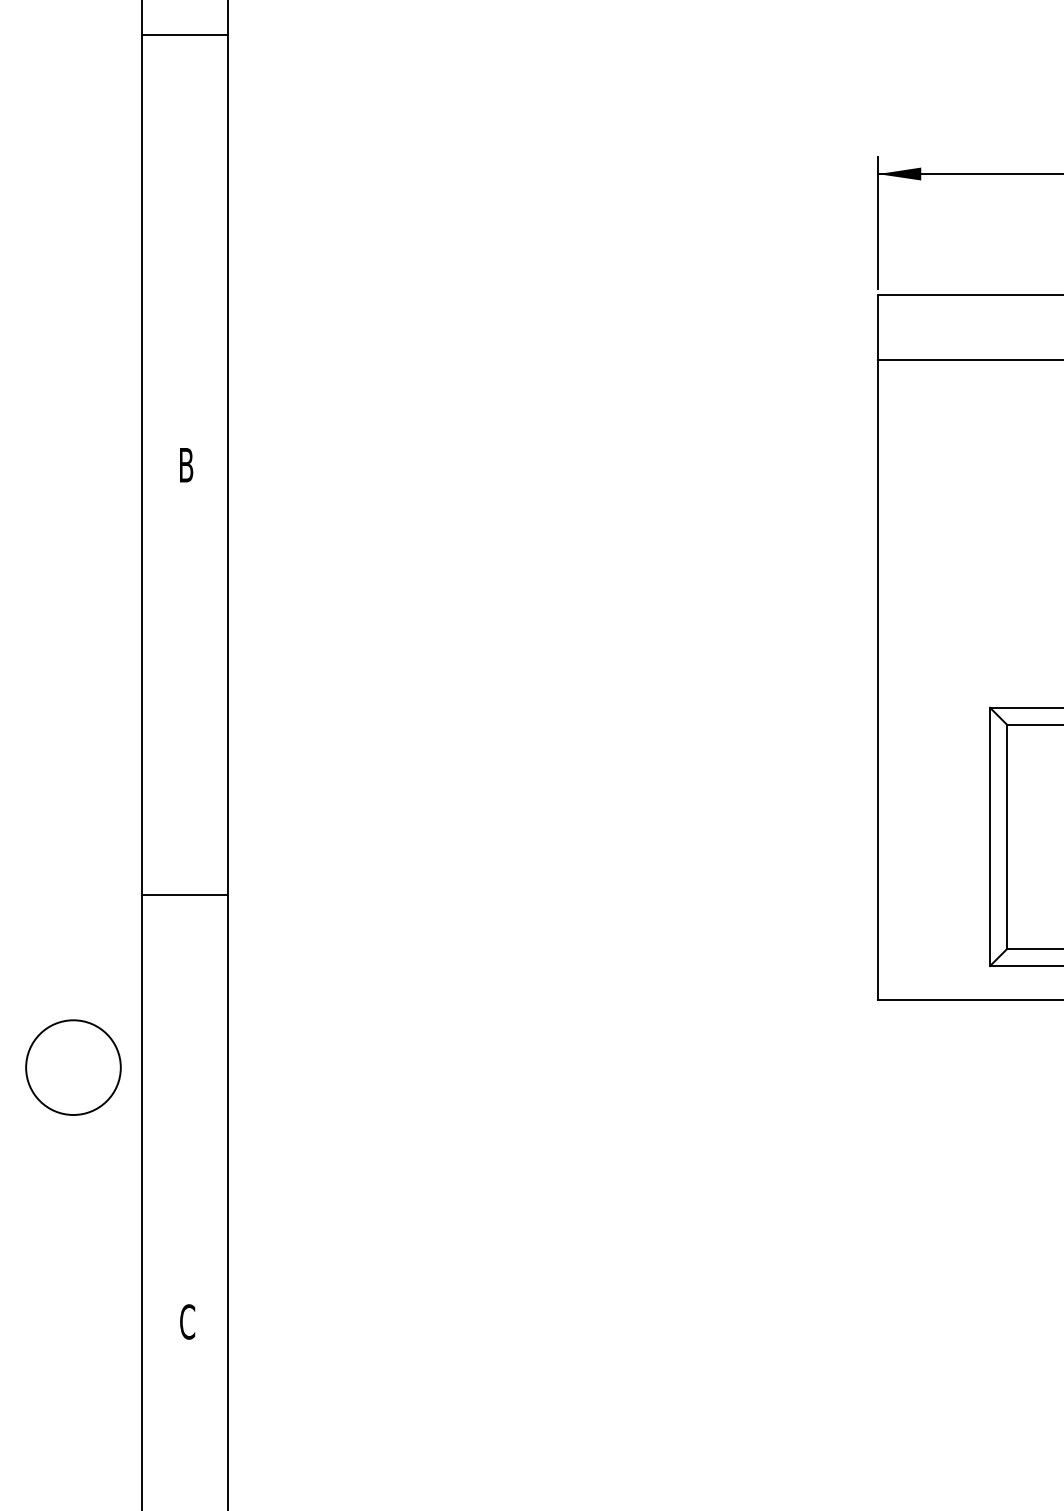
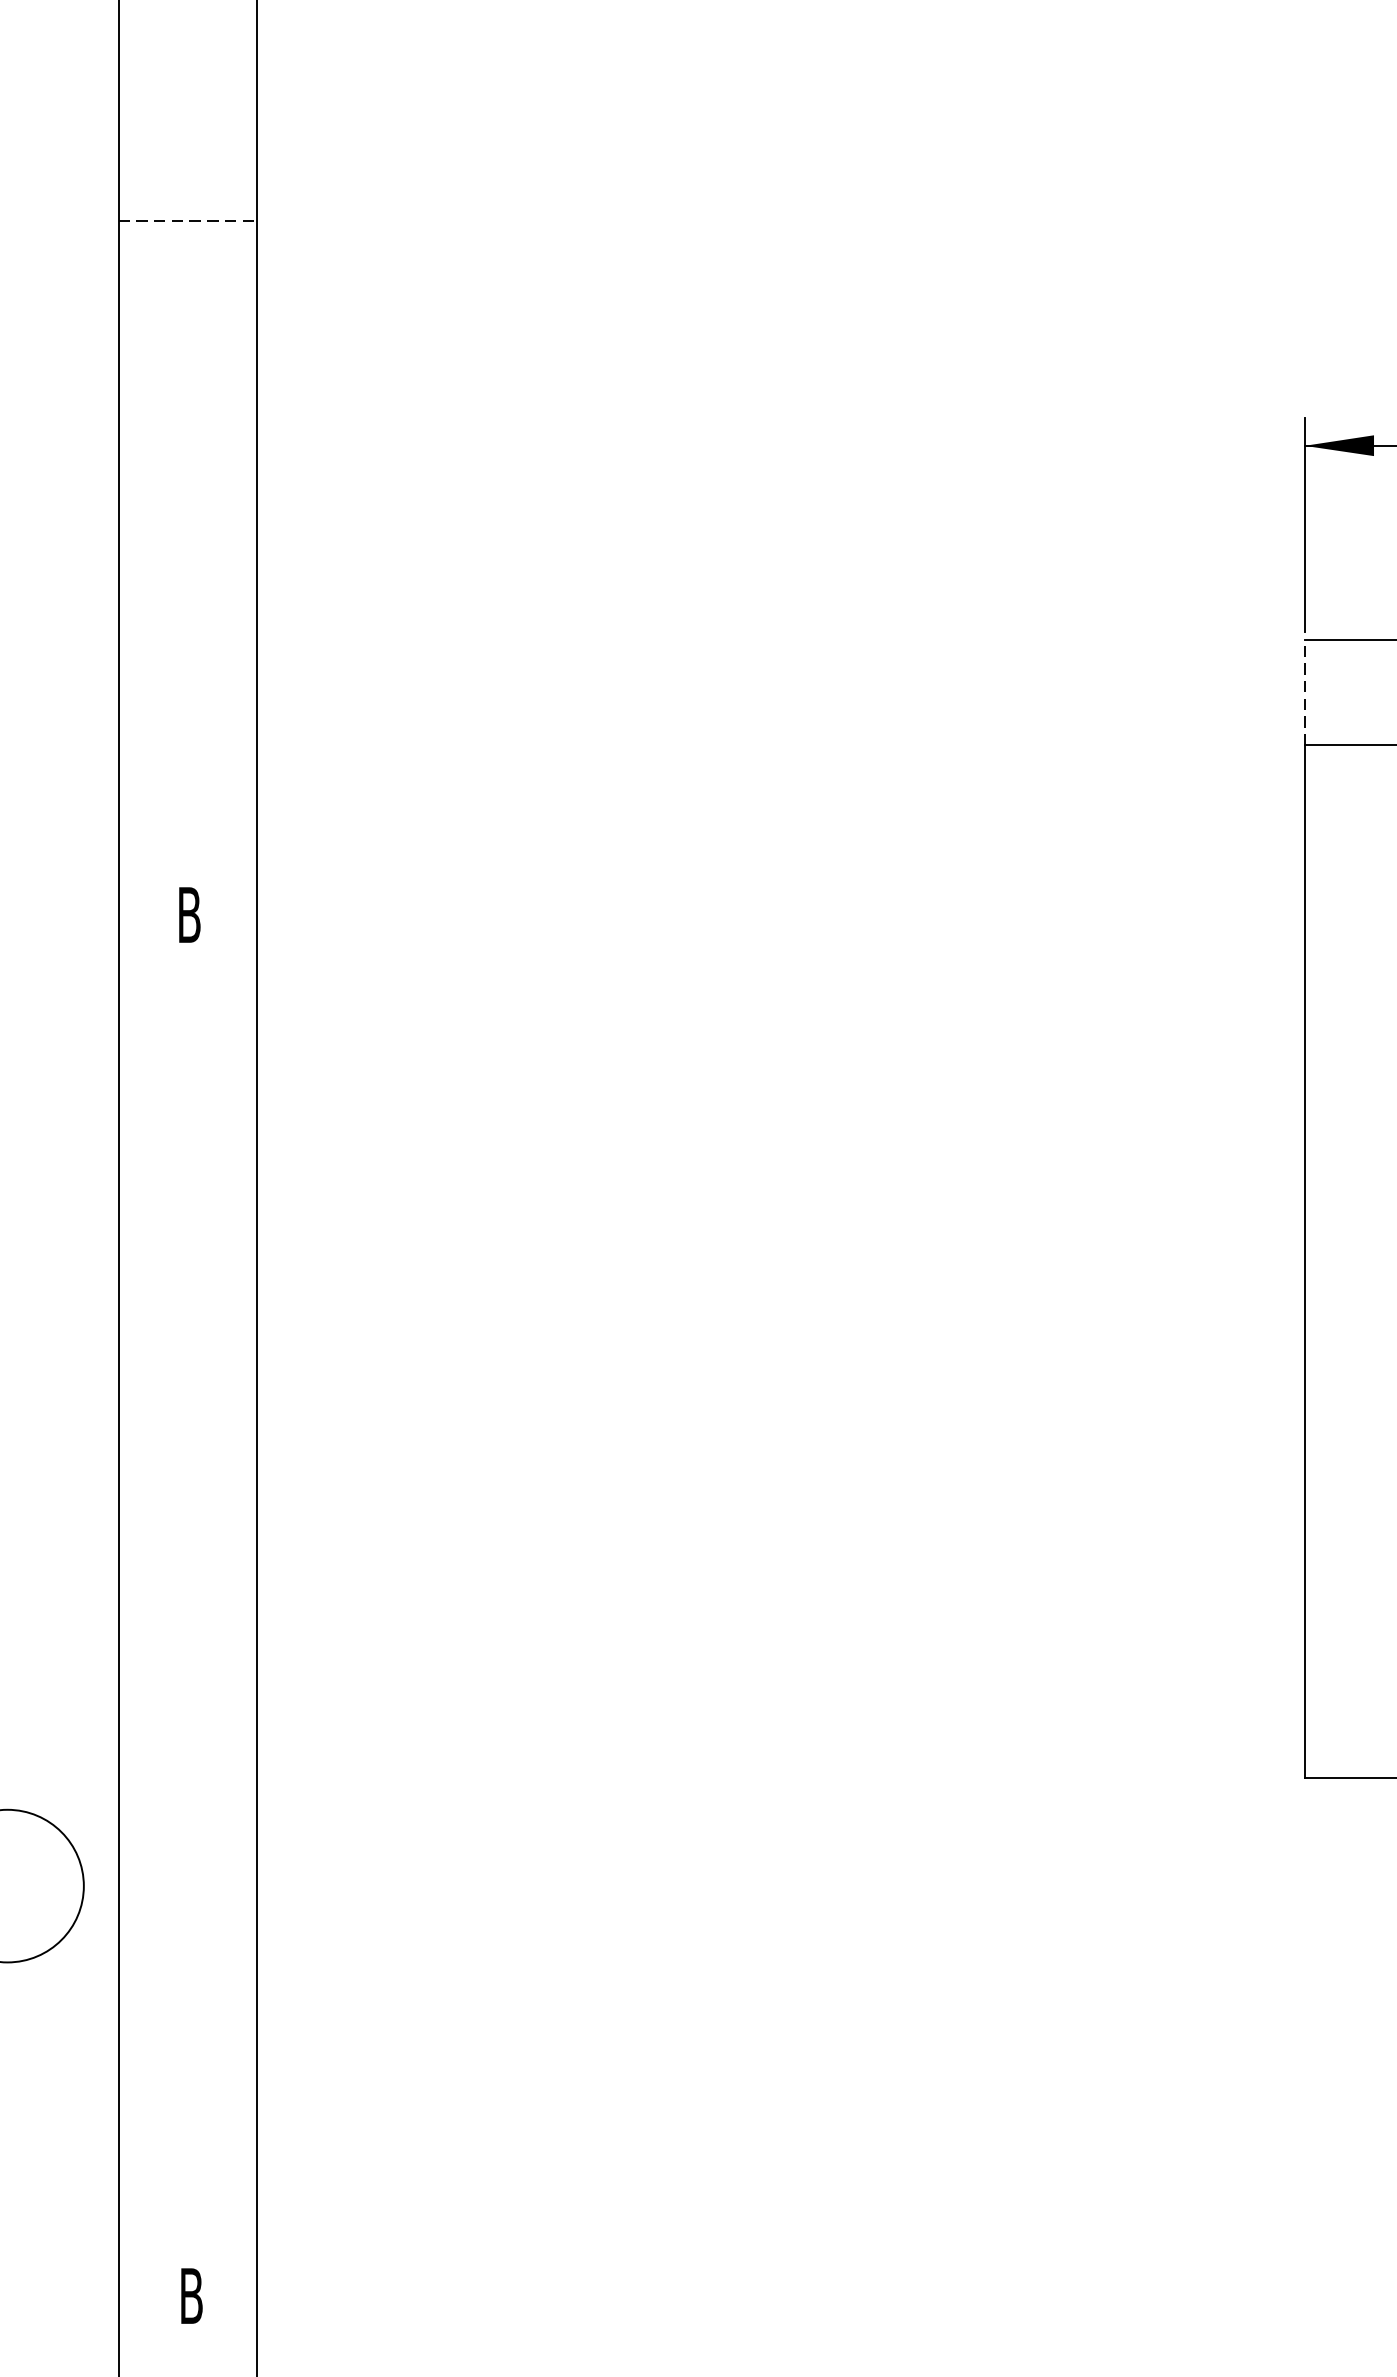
line: (185, 34) -> (188, 220), solid -> dashed
line: (878, 327) -> (1305, 693), solid -> dashed
line: (185, 895) -> (188, 1608), removed
text: (187, 1321) -> (191, 2295), C -> B

